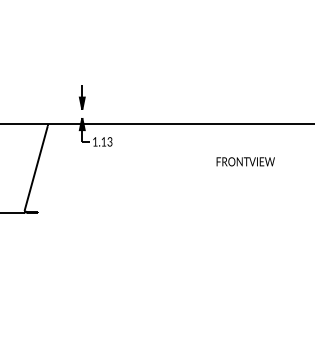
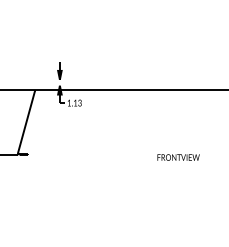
text: (245, 161) -> (178, 157), moved

